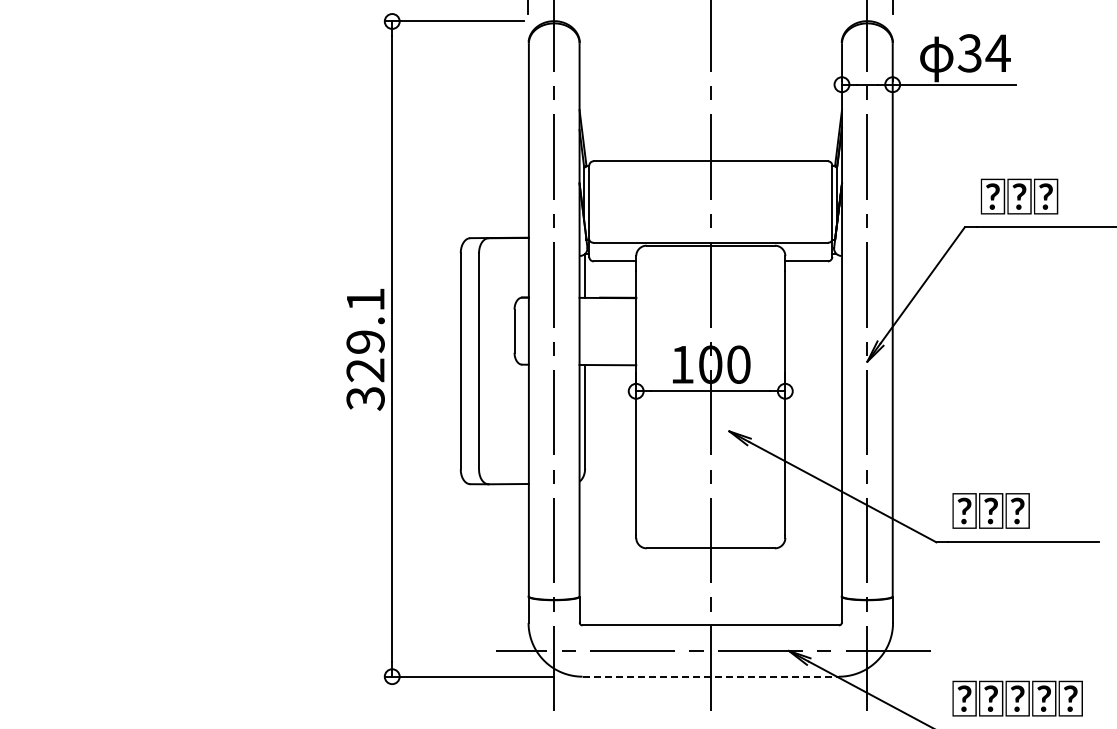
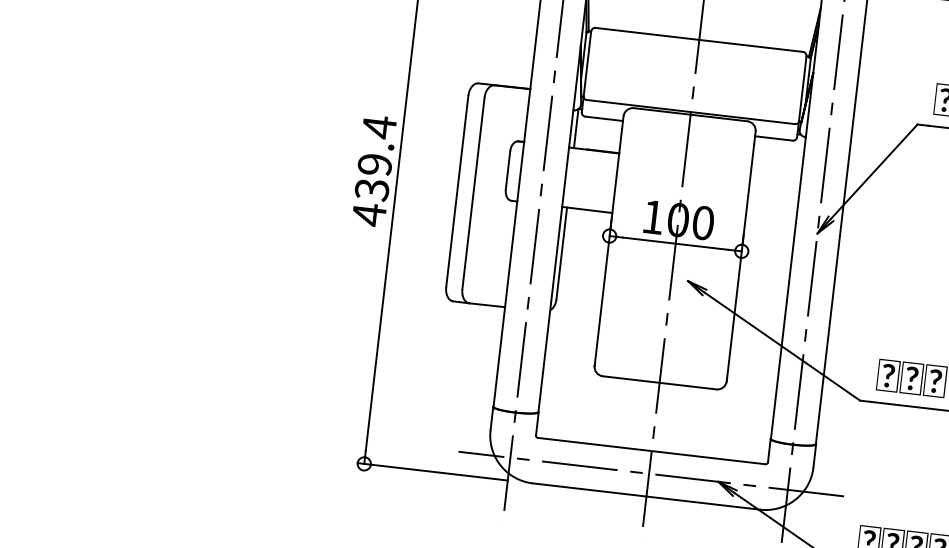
text: (365, 349) -> (374, 171), 329.1 -> 439.4
line: (711, 676) -> (647, 496), dashed -> solid

